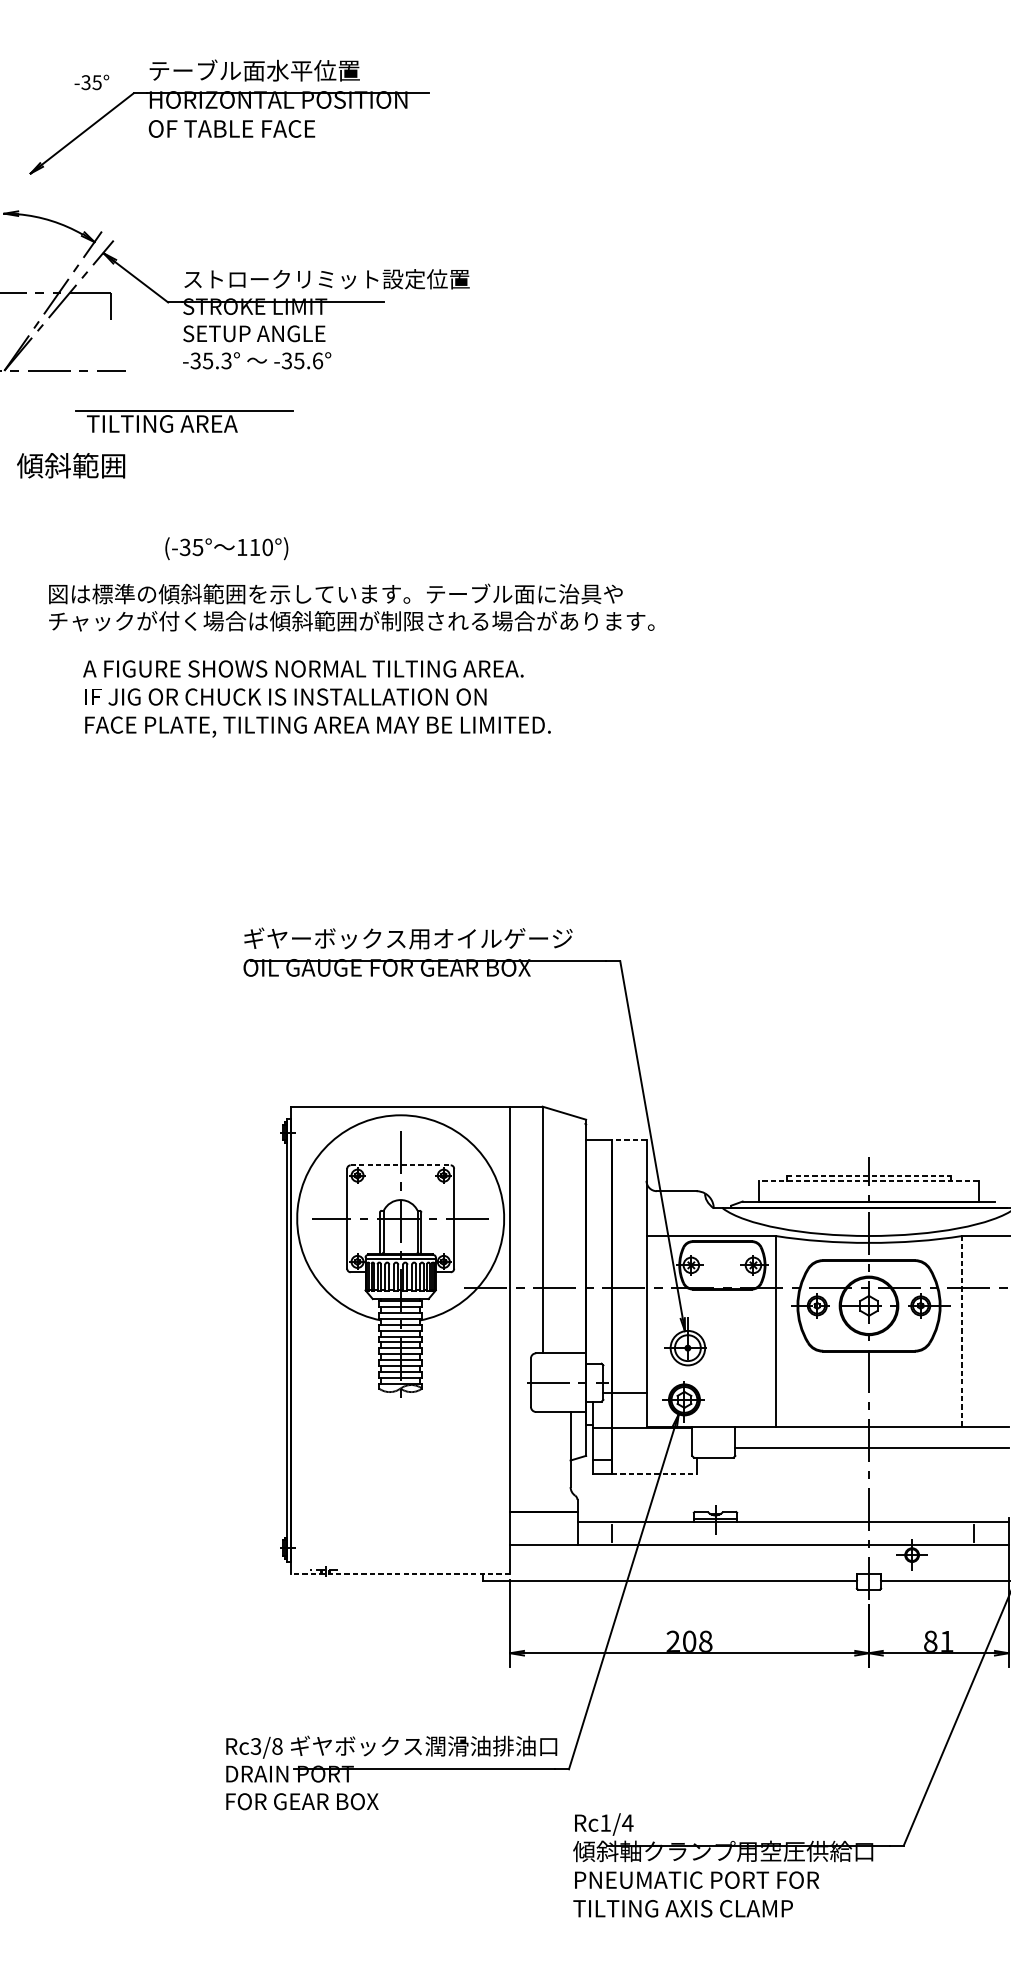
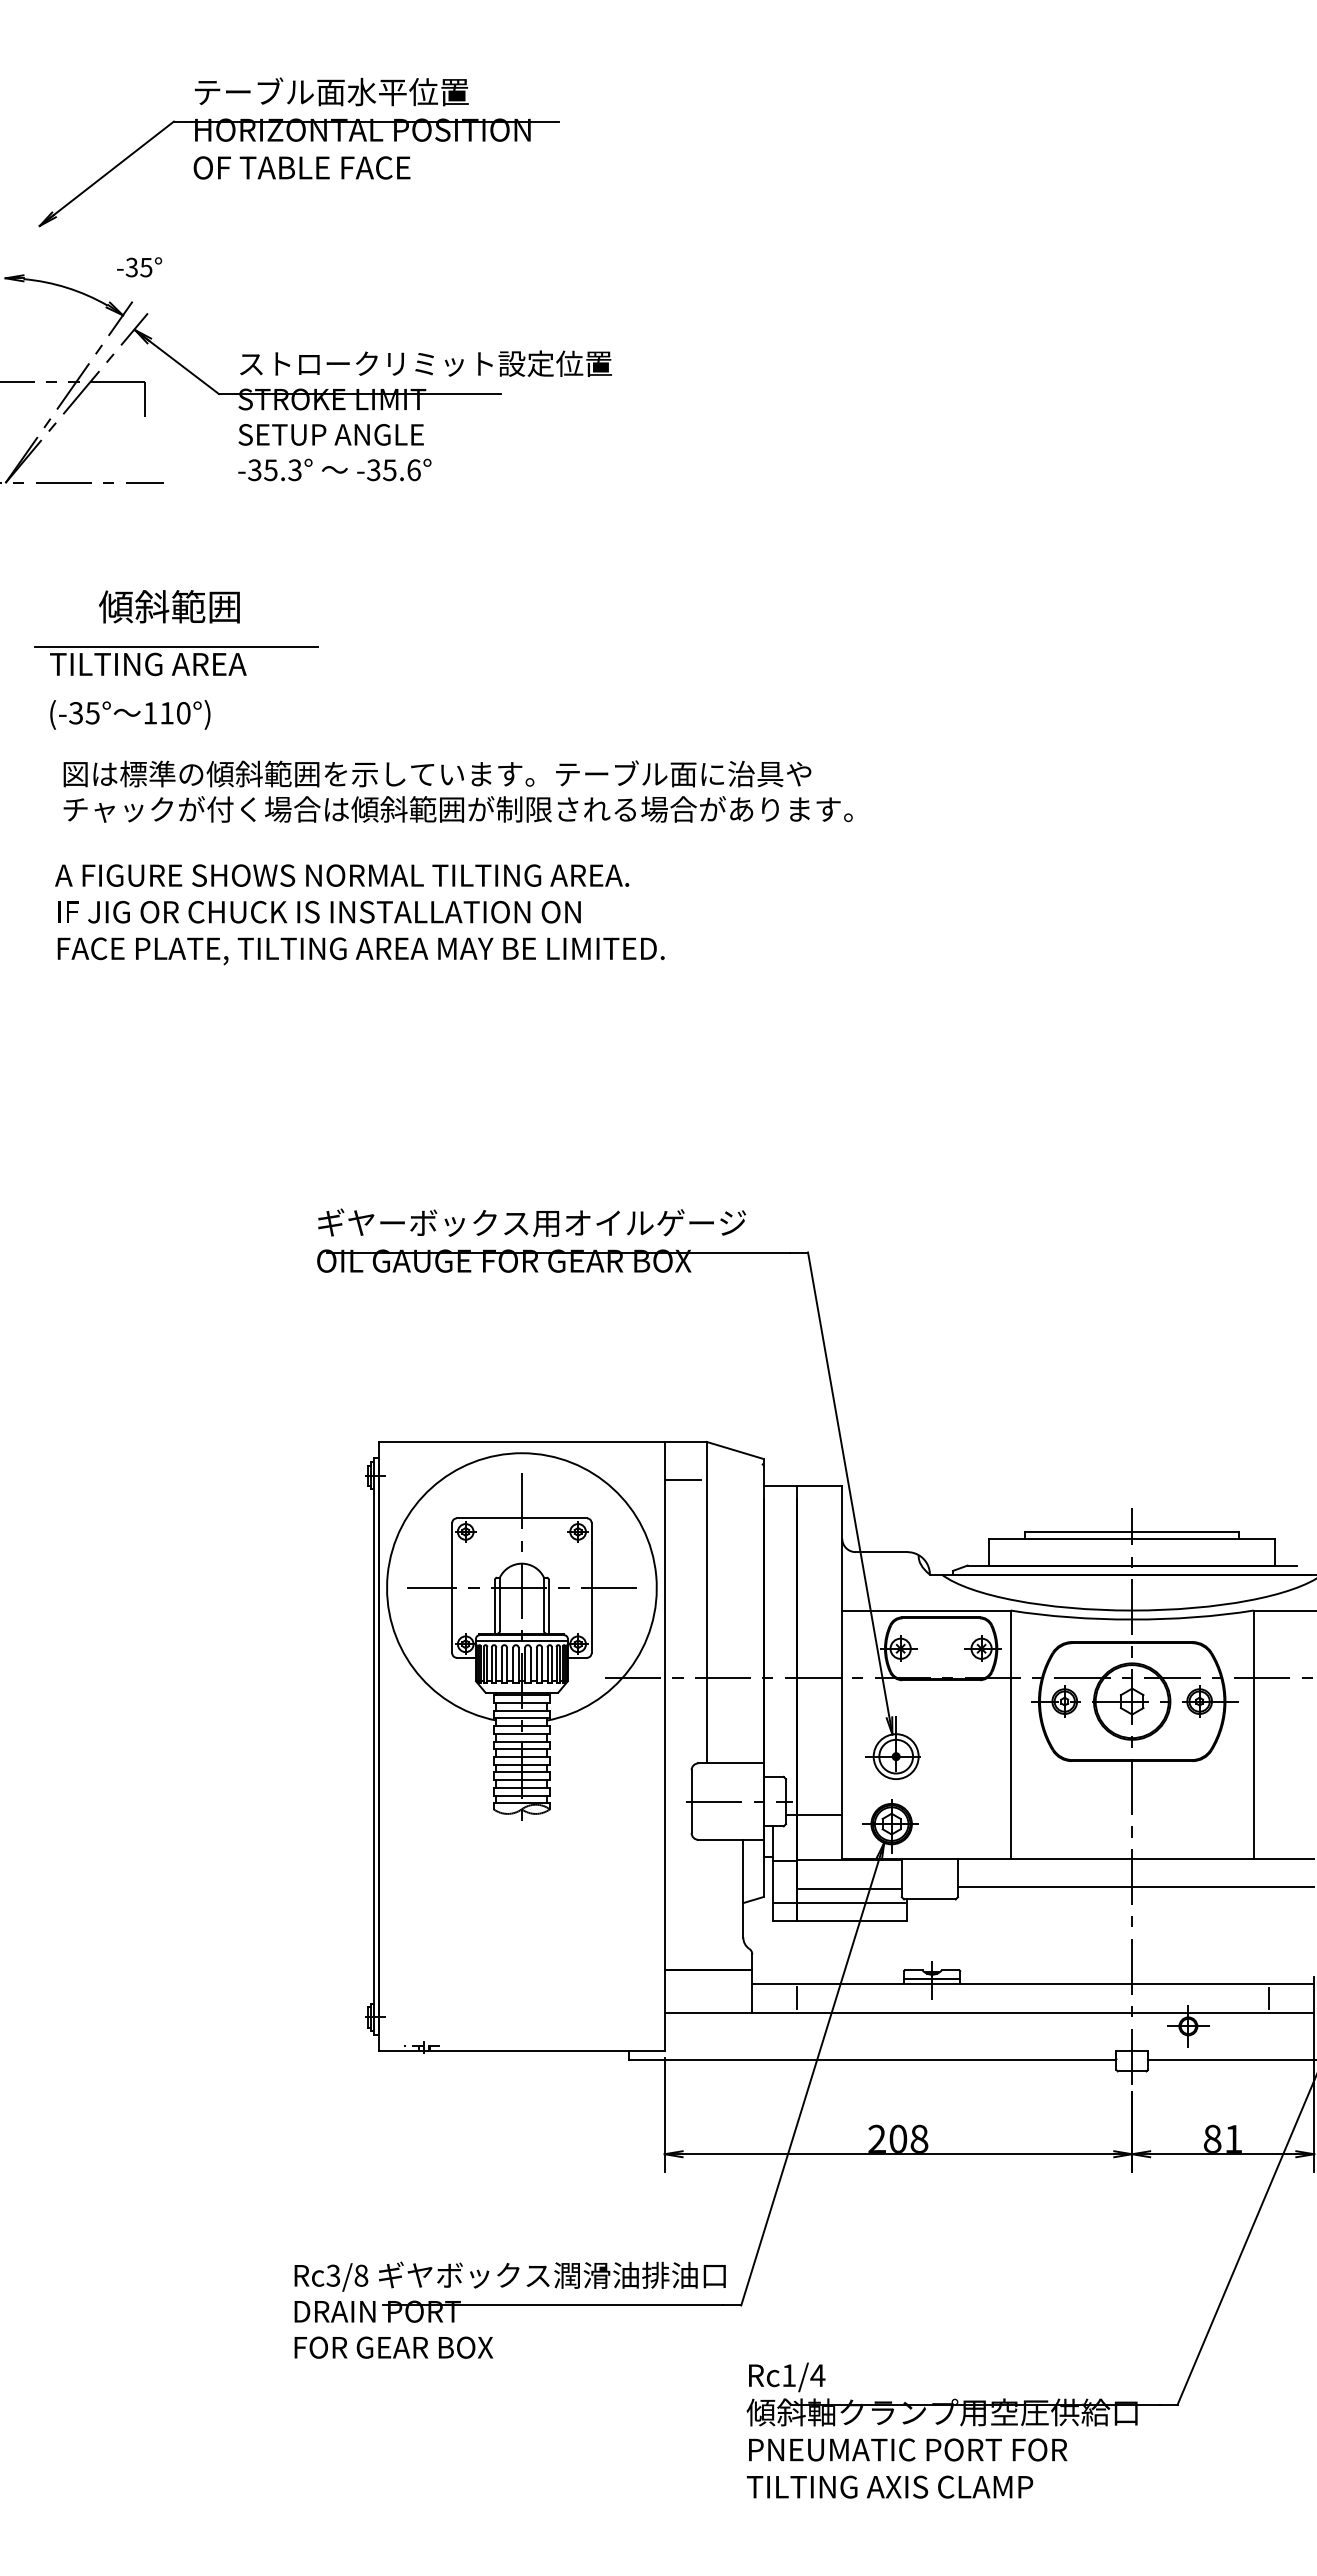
text: (91, 82) -> (139, 267), moved
part: (183, 421) -> (176, 661), moved
text: (71, 465) -> (169, 606), moved
text: (226, 548) -> (130, 714), moved
text: (316, 698) -> (359, 914), moved
line: (523, 1135) -> (682, 1479), added
line: (629, 1140) -> (819, 1485), dashed -> solid
line: (401, 1165) -> (522, 1518), dashed -> solid
line: (869, 1175) -> (1132, 1531), dashed -> solid
line: (869, 1180) -> (1132, 1538), dashed -> solid
line: (962, 1331) -> (1253, 1734), dashed -> solid
line: (652, 1450) -> (850, 1889), added
line: (654, 1460) -> (852, 1902), added
line: (654, 1473) -> (852, 1920), dashed -> solid
line: (400, 1574) -> (521, 2051), dashed -> solid

